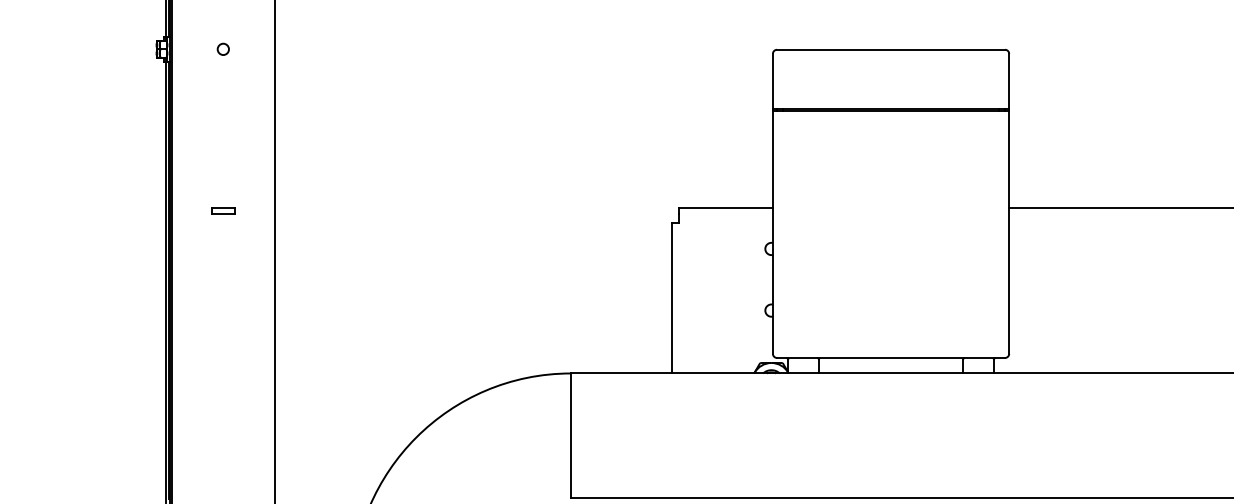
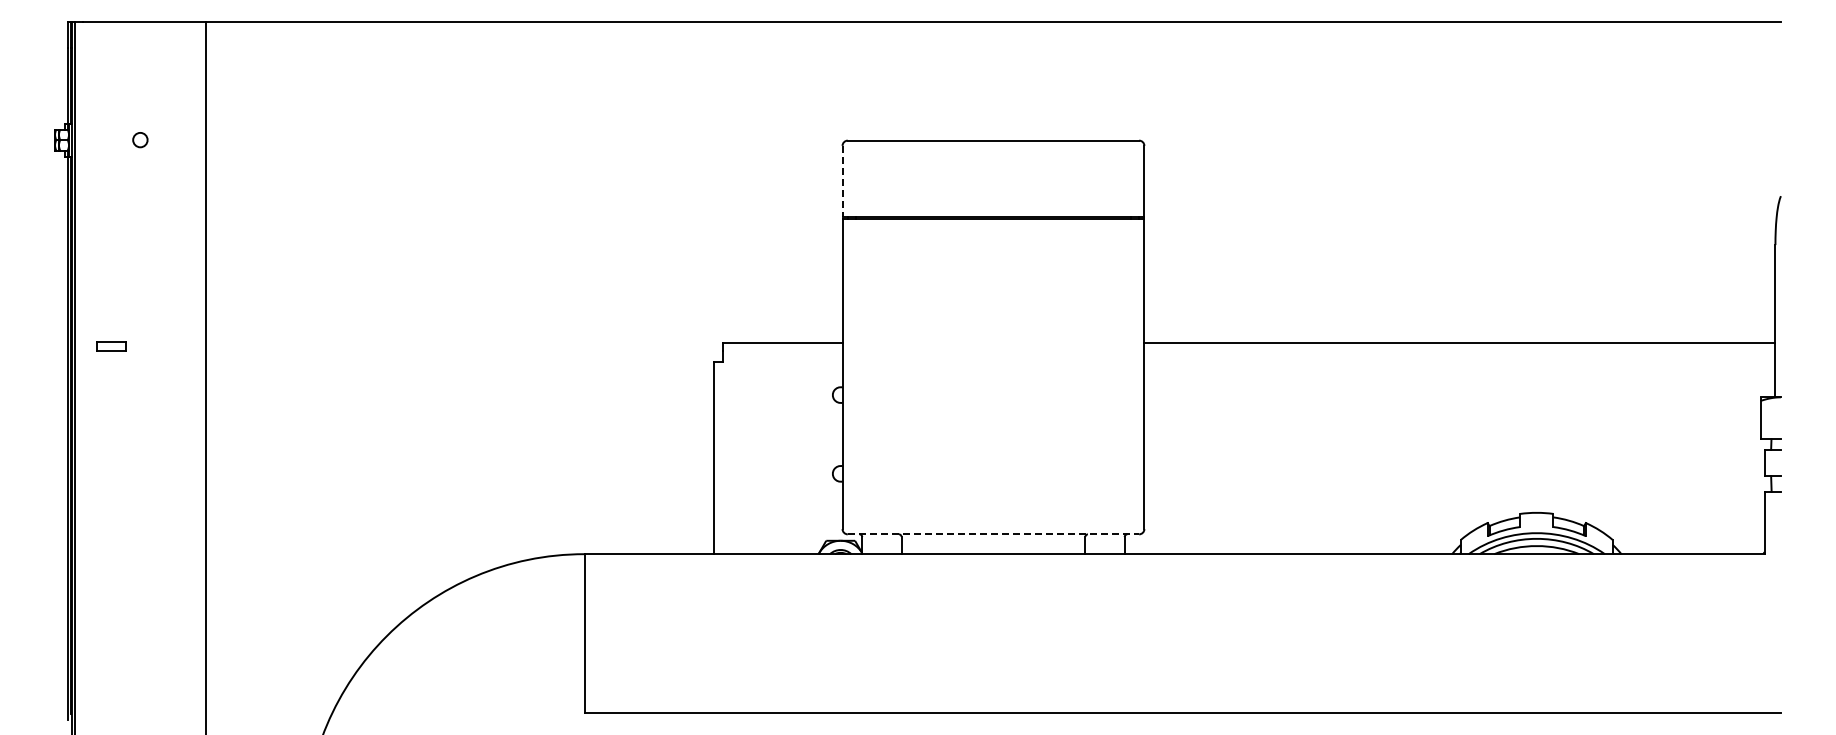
line: (772, 81) -> (842, 181), solid -> dashed
part: (223, 210) -> (111, 346), moved
line: (891, 358) -> (993, 534), solid -> dashed

